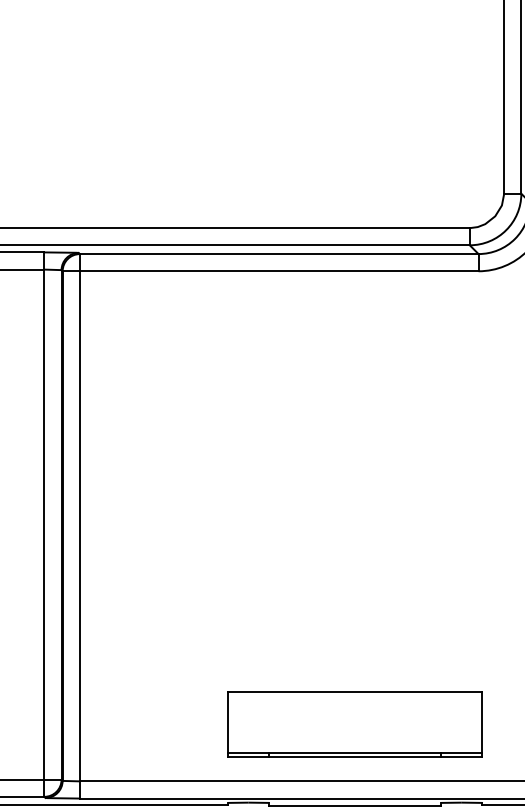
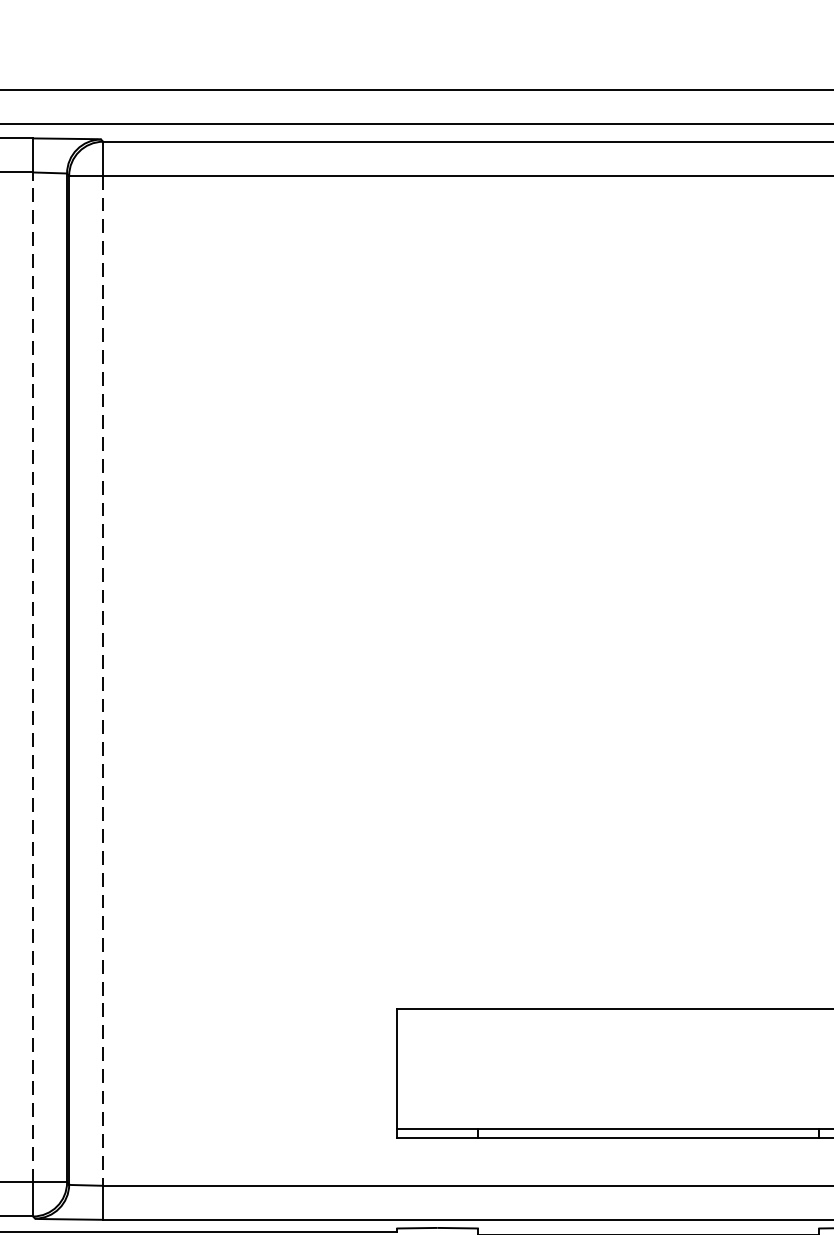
line: (44, 524) -> (33, 677), solid -> dashed
line: (79, 526) -> (102, 681), solid -> dashed

